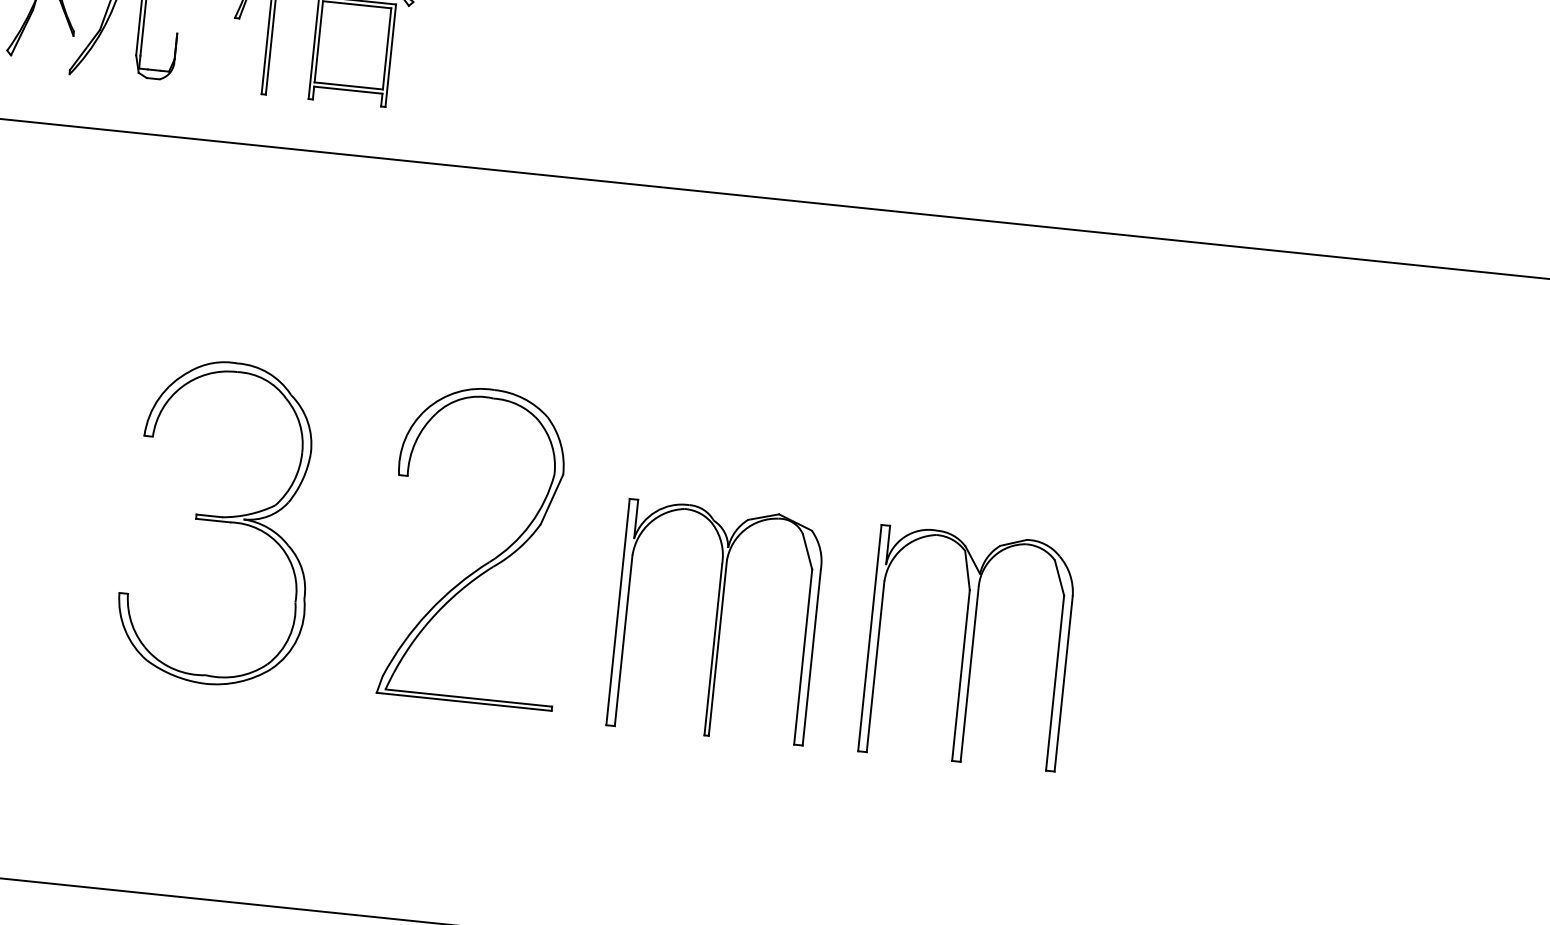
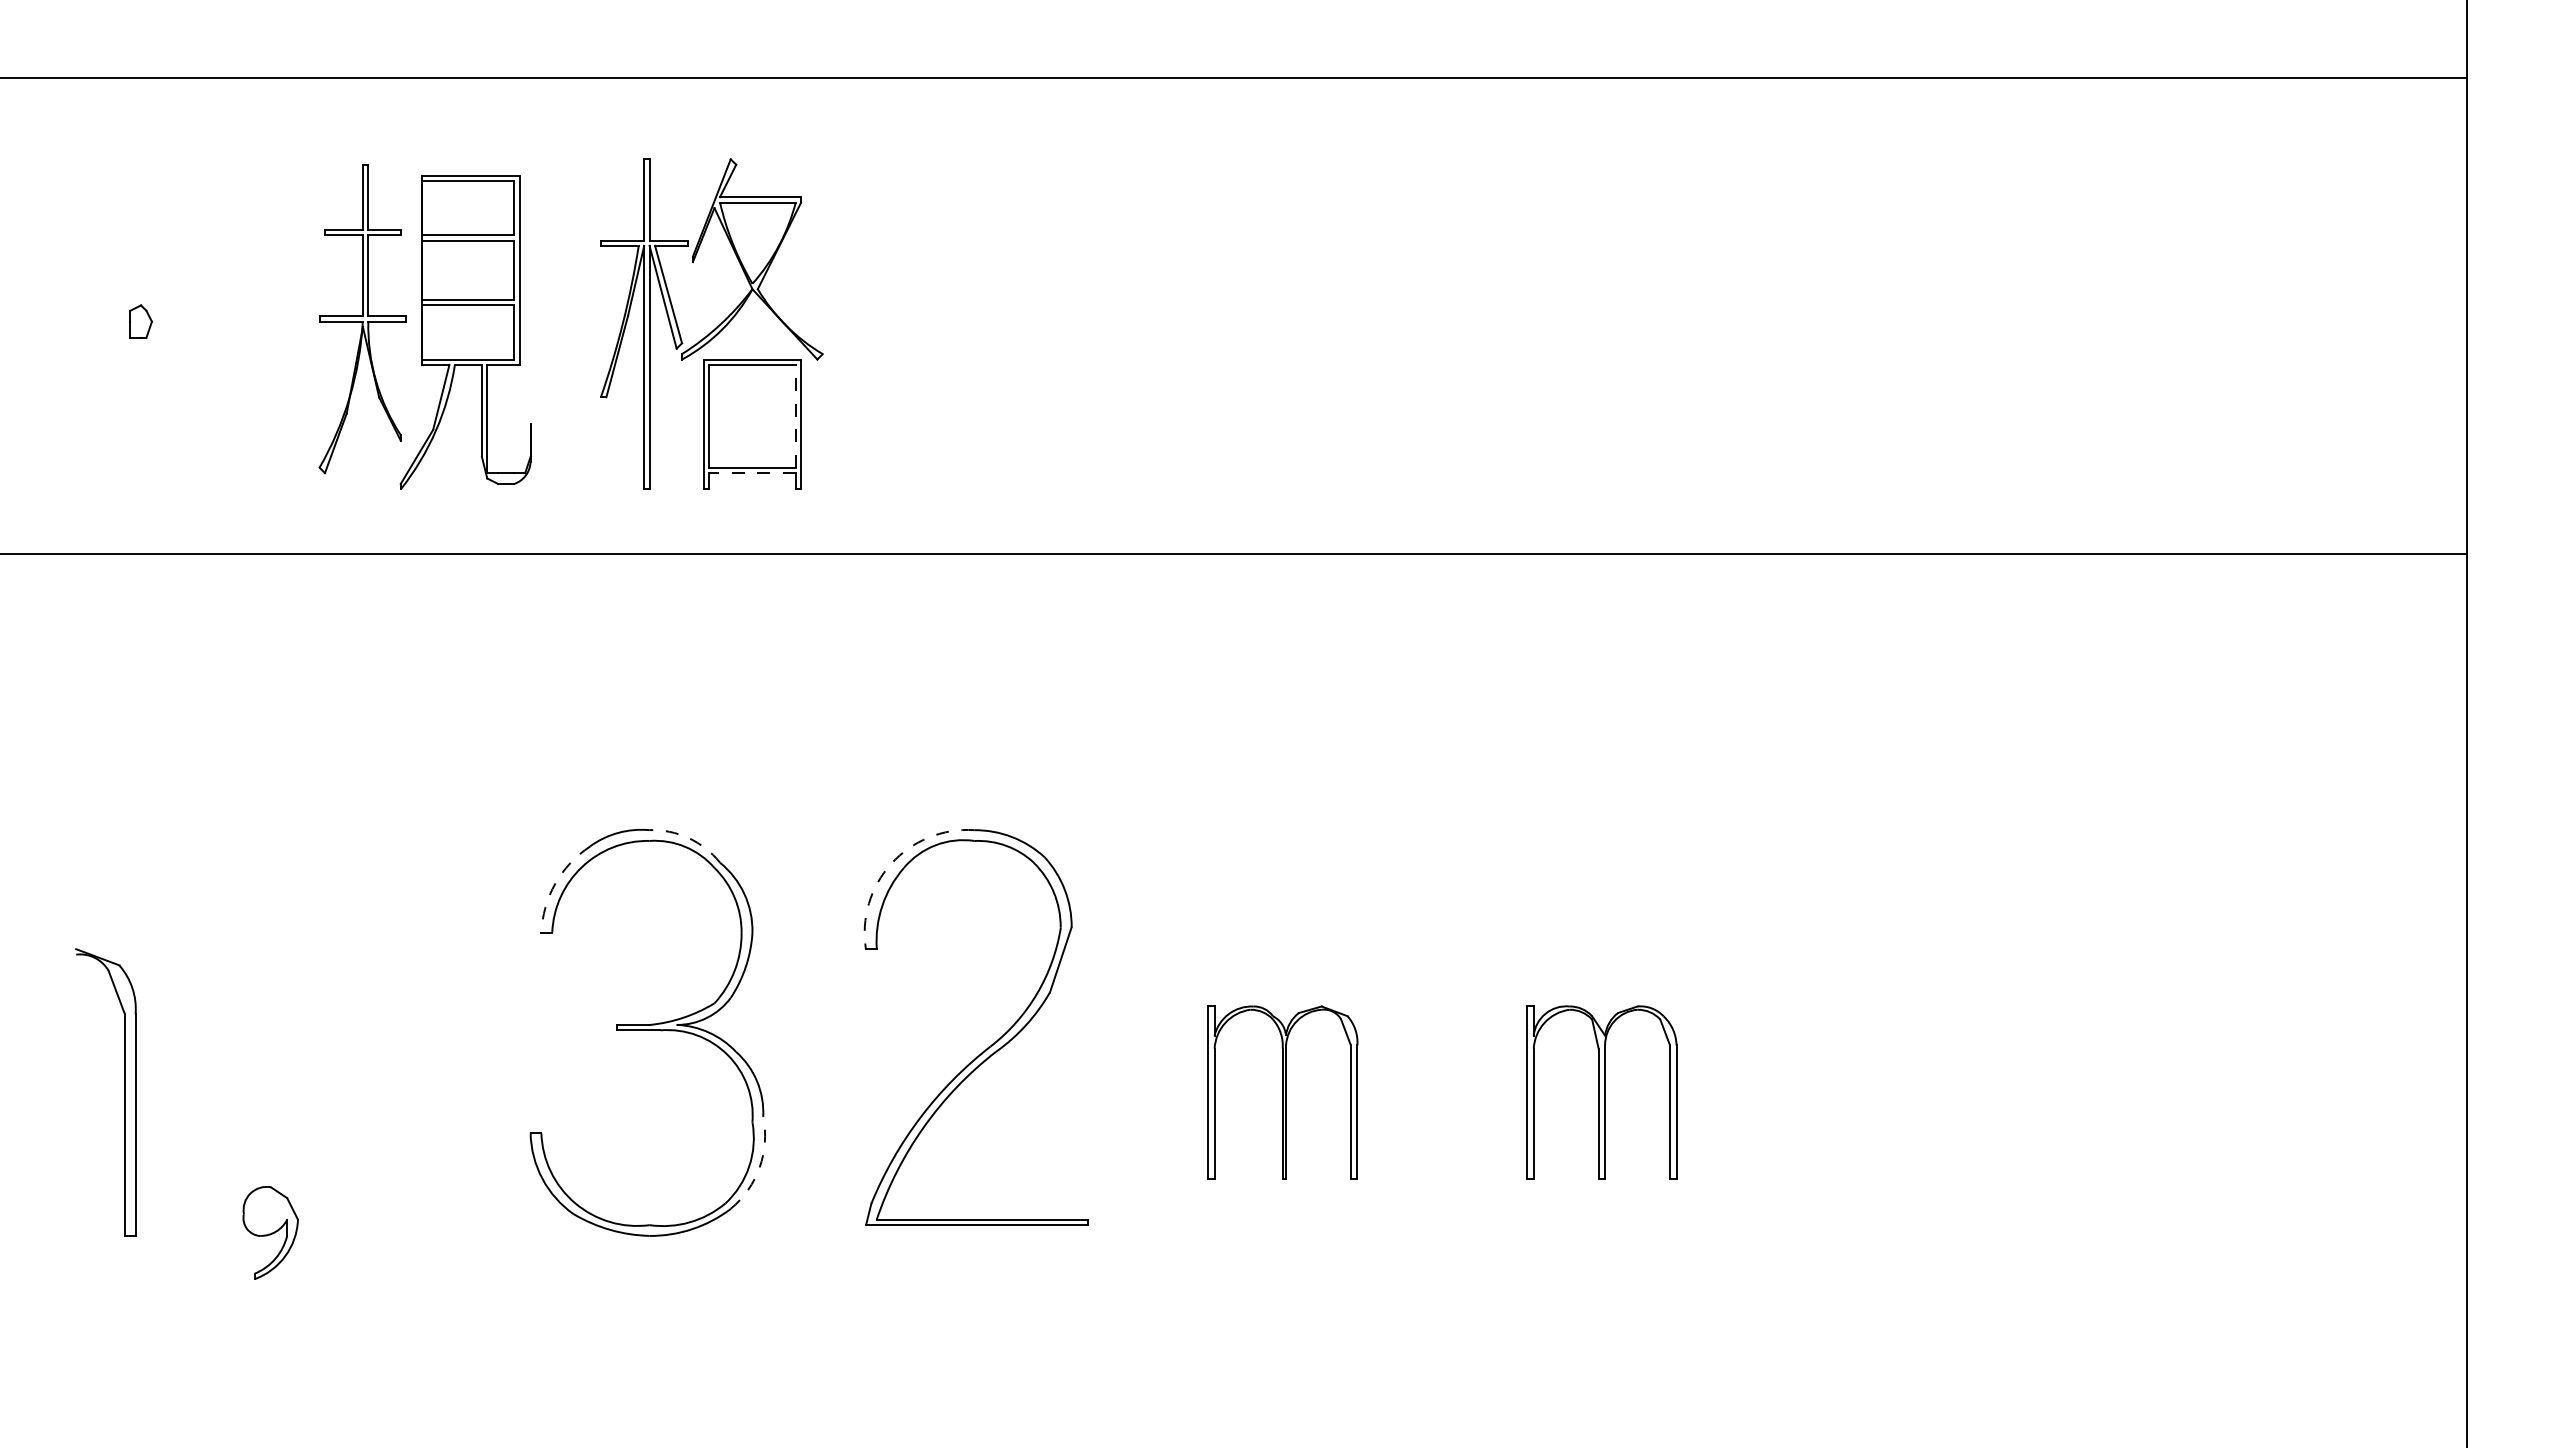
line: (387, 48) -> (795, 415), solid -> dashed
line: (347, 90) -> (751, 473), solid -> dashed
arc: (268, 373) -> (688, 838), solid -> dashed
arc: (159, 397) -> (555, 883), solid -> dashed
arc: (426, 409) -> (891, 863), solid -> dashed
part: (716, 622) -> (1282, 1092), size x0.6
arc: (297, 638) -> (759, 1167), solid -> dashed
part: (967, 648) -> (1601, 1092), size x0.6

